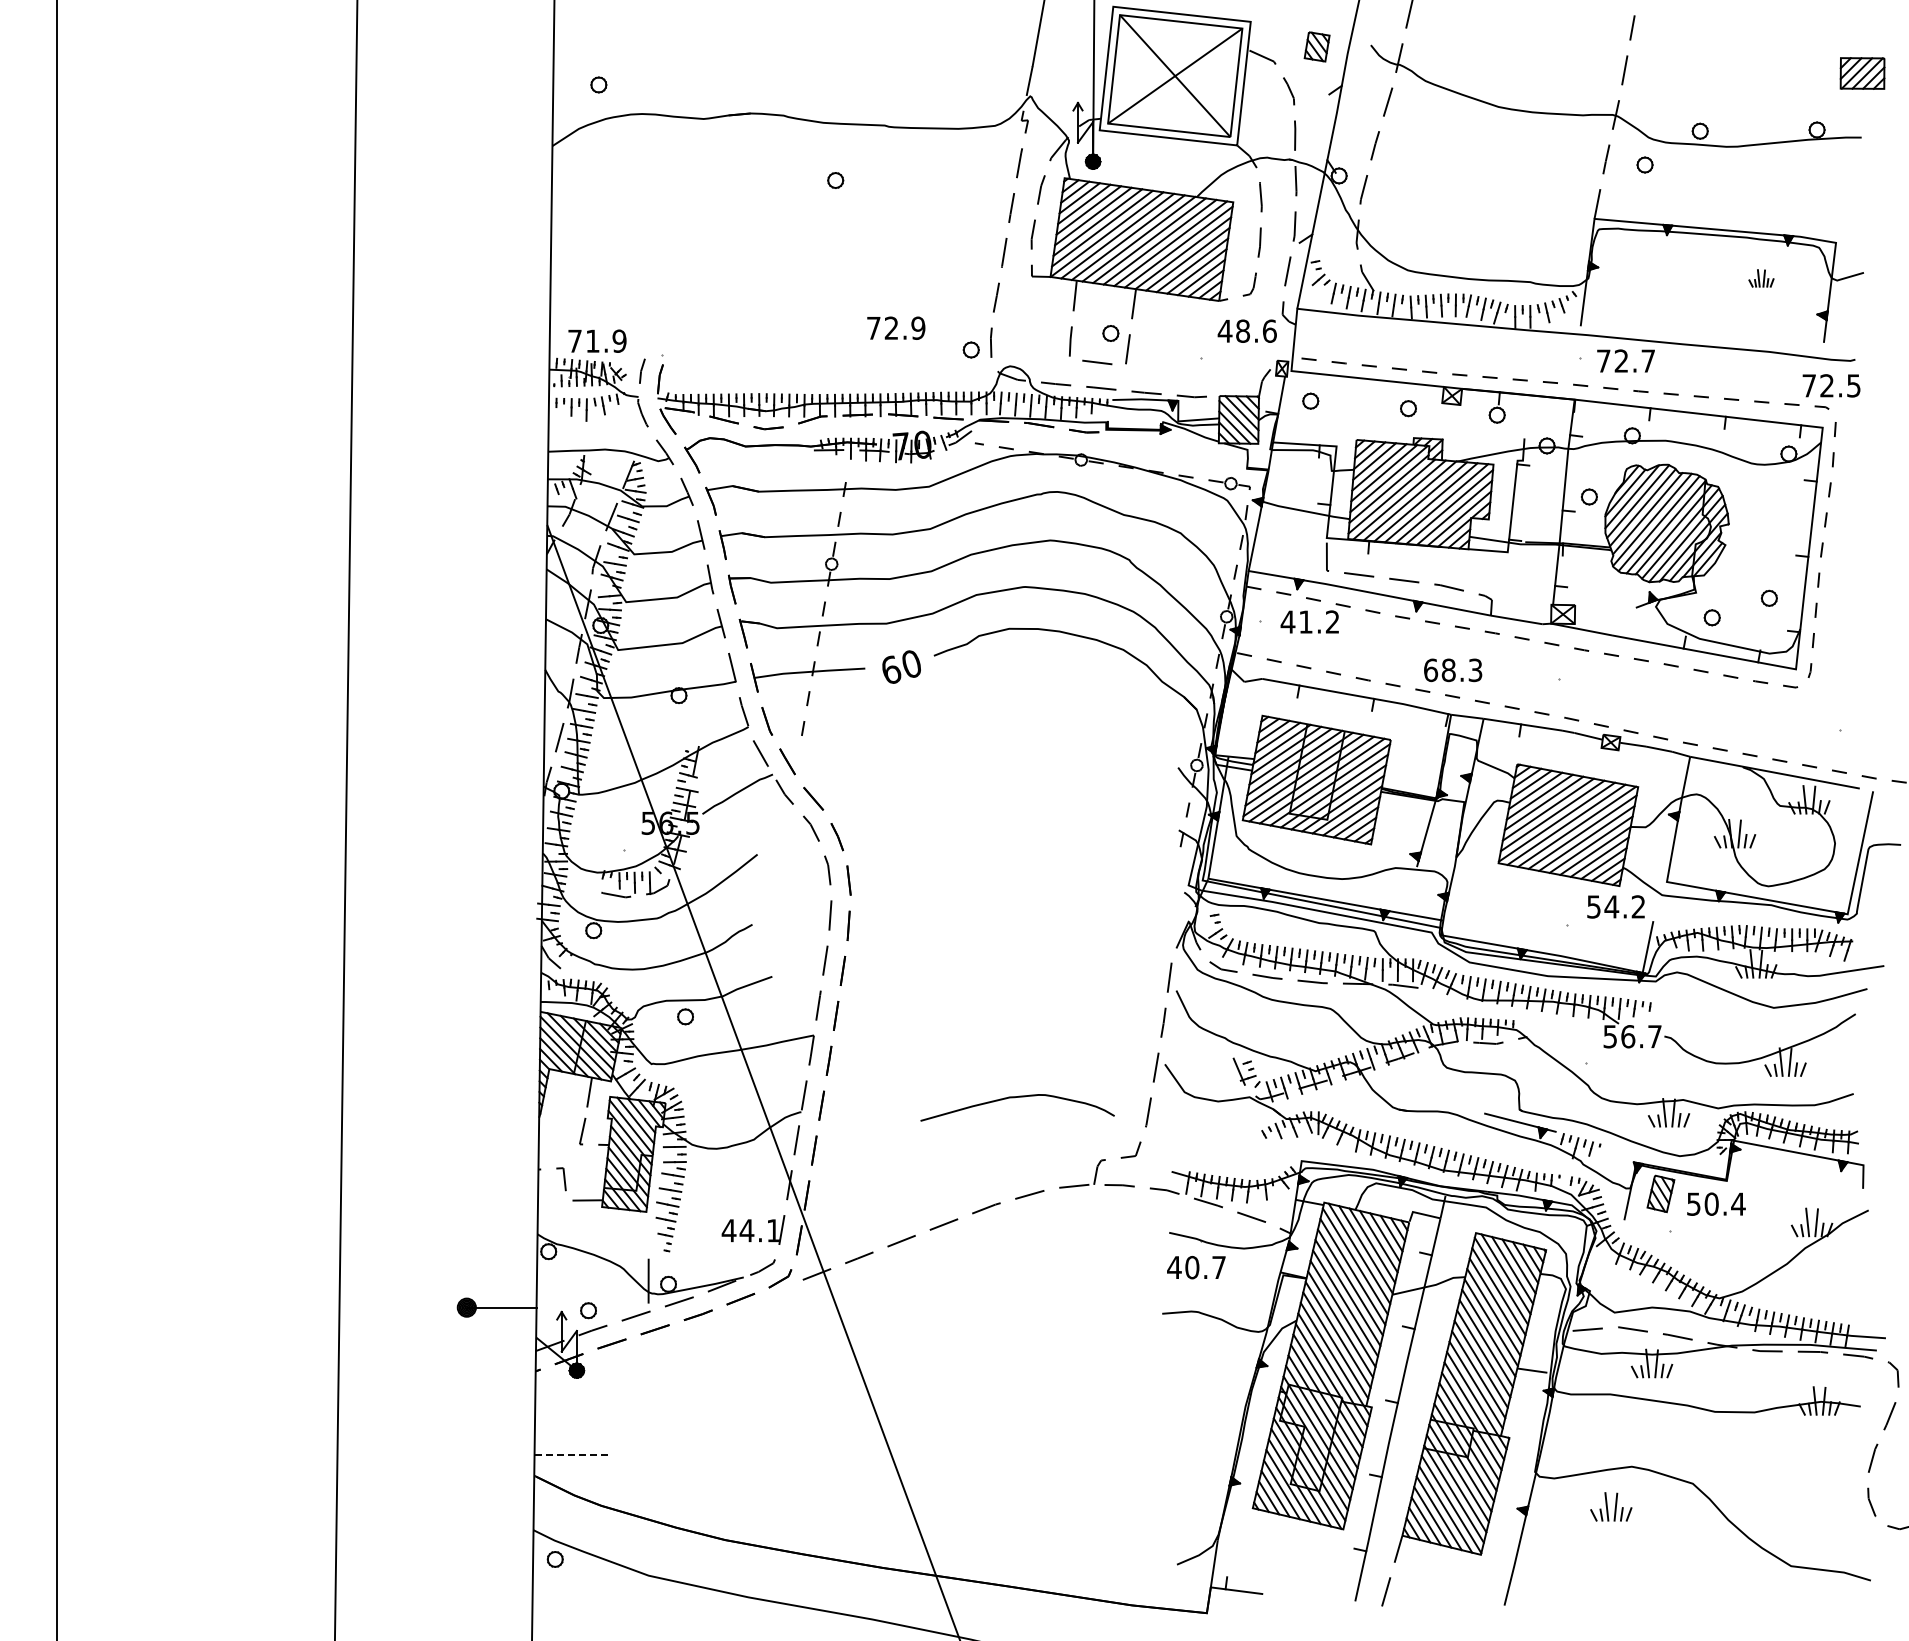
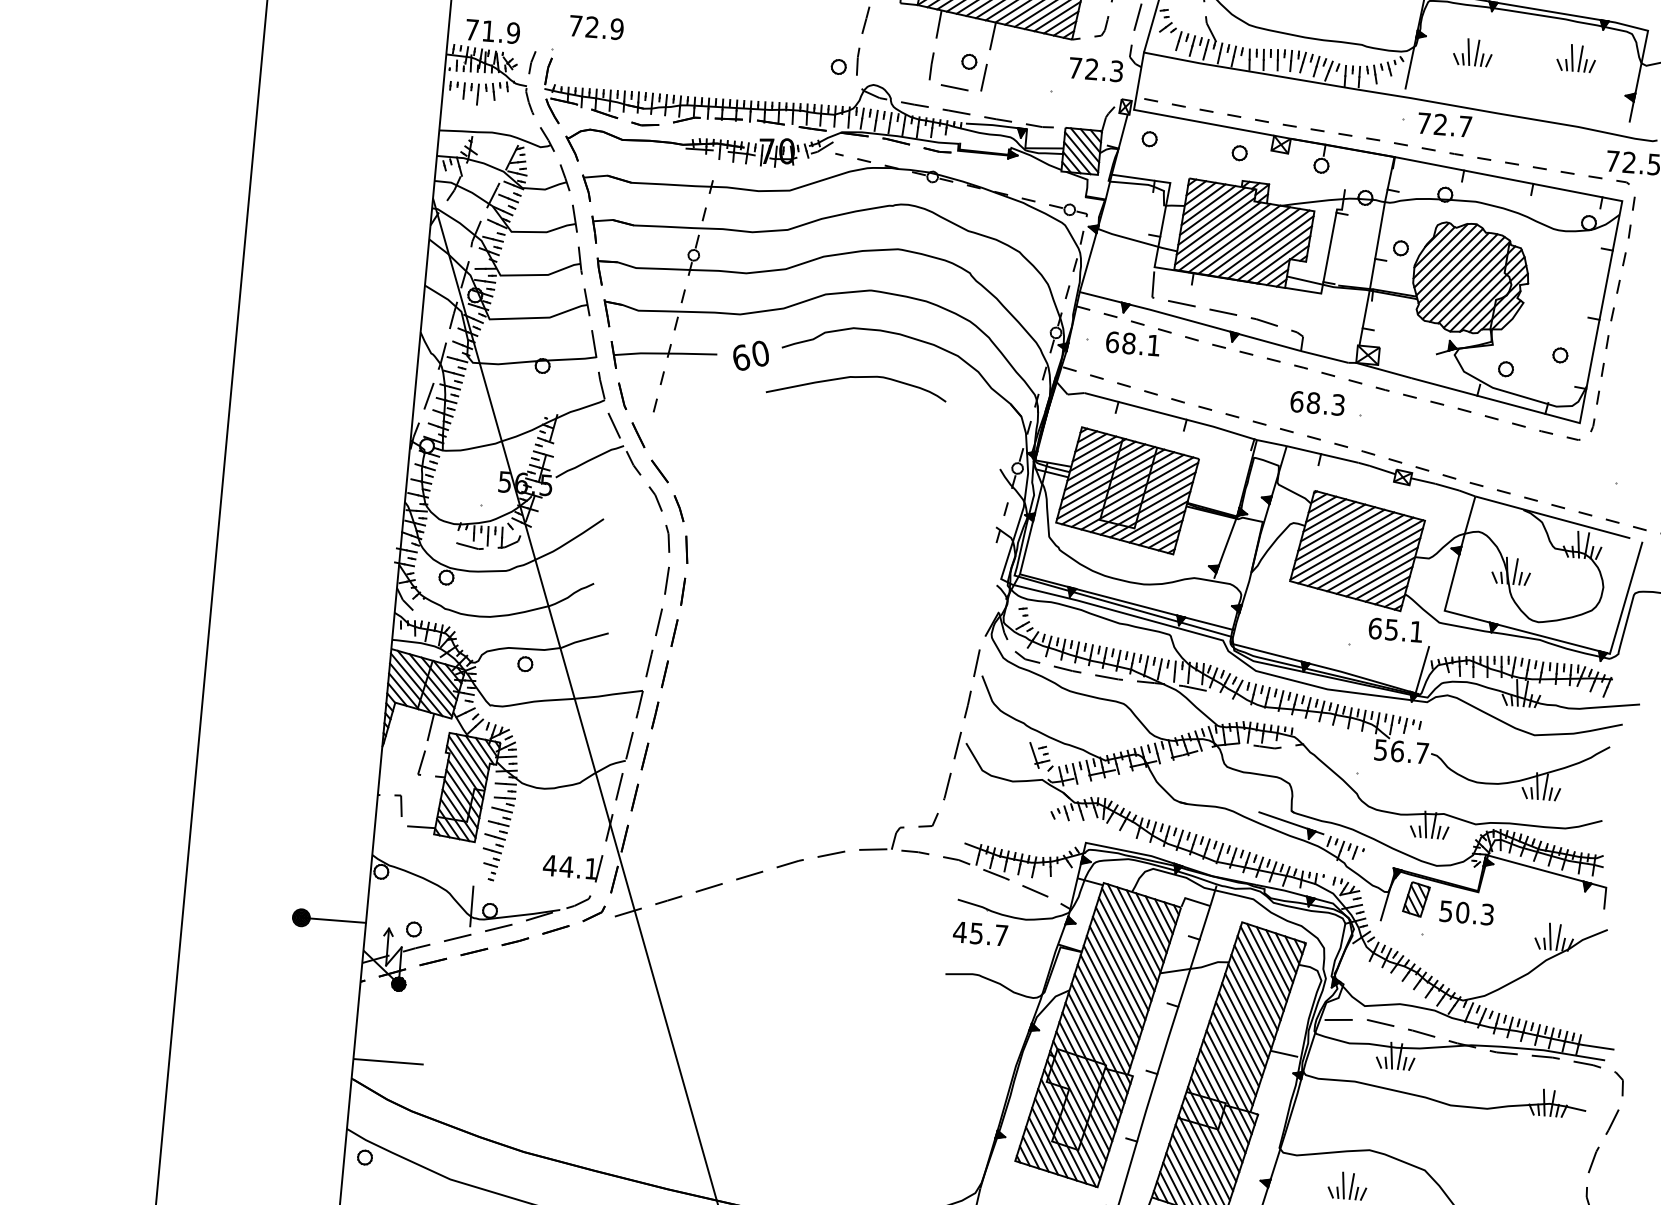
part: (1761, 278) -> (1576, 58), size x1.67
part: (1650, 280) -> (1473, 52), added
text: (896, 327) -> (596, 26), moved
text: (1246, 330) -> (1095, 68), 48.6 -> 72.3
text: (1309, 621) -> (1132, 343), 41.2 -> 68.1
text: (1453, 670) -> (1317, 403), moved
text: (1615, 906) -> (1395, 629), 54.2 -> 65.1
curve: (1014, 1098) -> (854, 378), moved
text: (1738, 1203) -> (1487, 914), 50.4 -> 50.3
text: (1192, 1267) -> (976, 933), 40.7 -> 45.7
line: (572, 1454) -> (388, 1061), dashed -> solid

